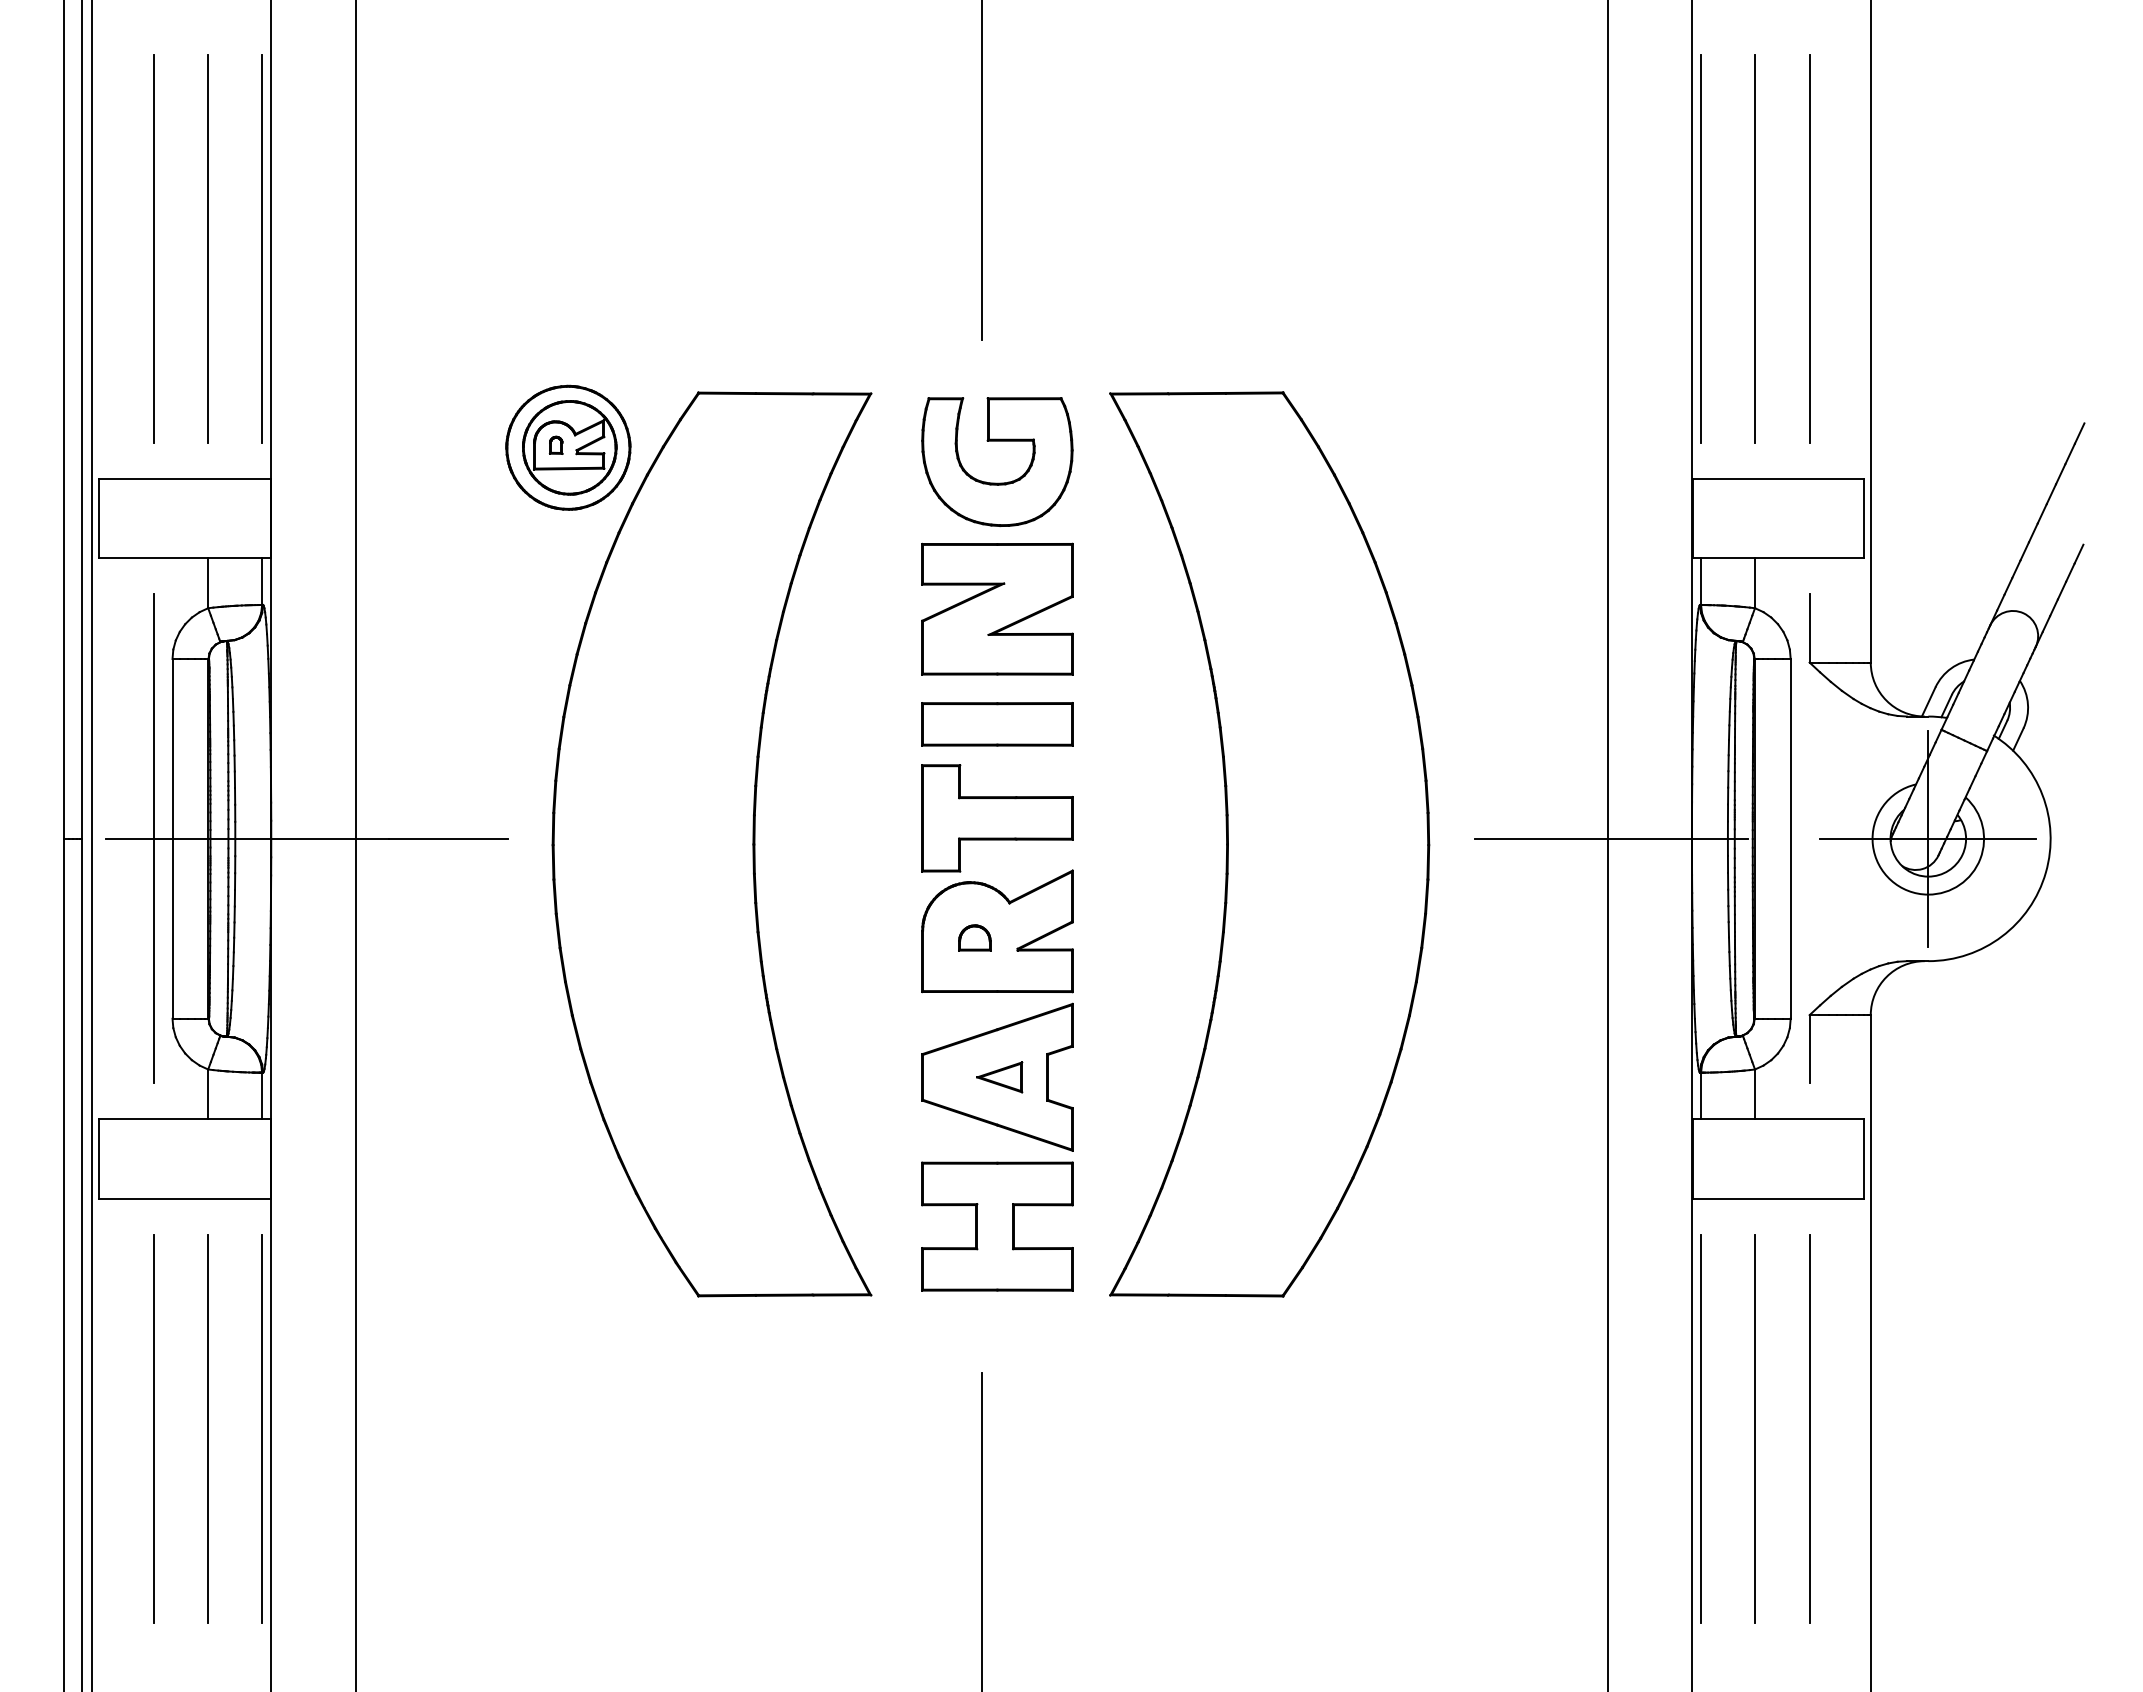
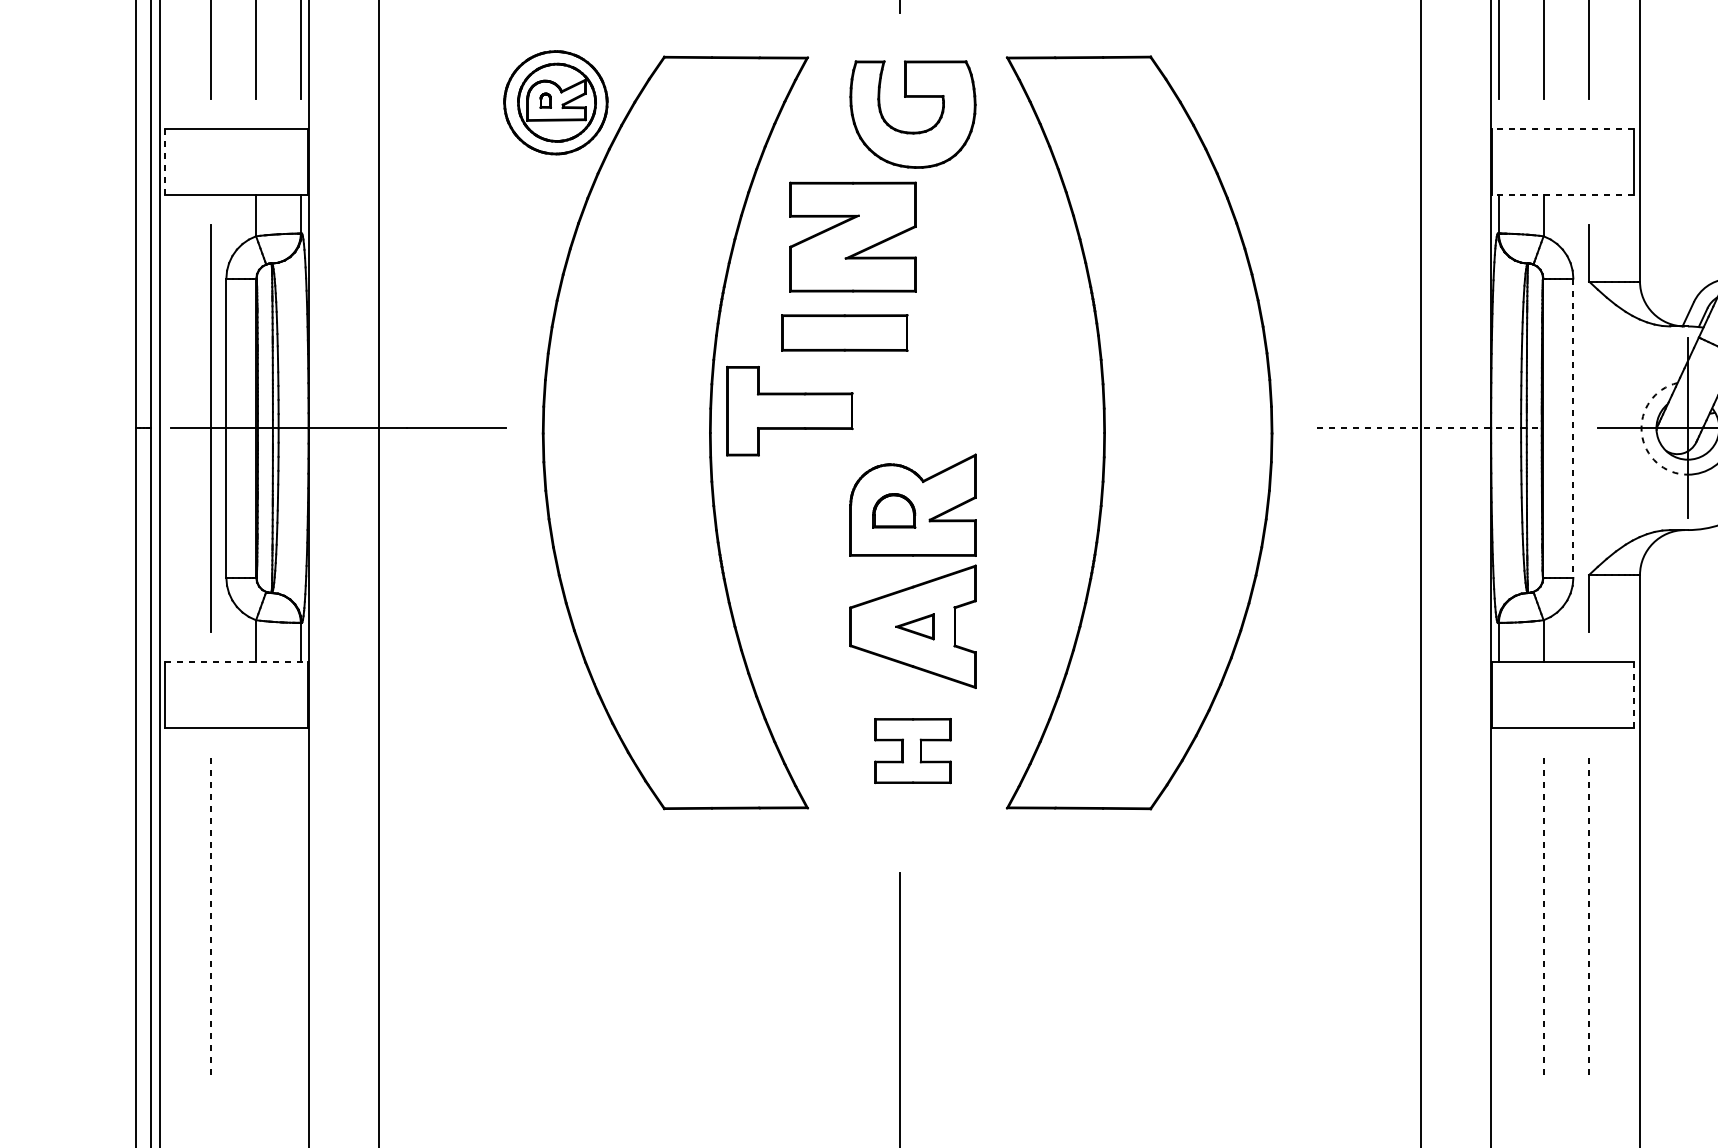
line: (1778, 479) -> (1563, 129), solid -> dashed
line: (99, 518) -> (165, 161), solid -> dashed
line: (1778, 558) -> (1563, 194), solid -> dashed
part: (997, 608) -> (853, 236), moved
part: (997, 724) -> (844, 333), moved
part: (997, 818) -> (789, 411), moved
line: (1611, 838) -> (1424, 427), solid -> dashed
line: (1790, 838) -> (1573, 427), solid -> dashed
arc: (1872, 845) -> (1641, 433), solid -> dashed
part: (974, 937) -> (893, 510), size x1.6
line: (185, 1119) -> (237, 661), solid -> dashed
line: (1863, 1159) -> (1633, 695), solid -> dashed
part: (997, 1226) -> (913, 750), size x0.6
line: (207, 1428) -> (255, 919), removed
line: (261, 1428) -> (300, 919), removed
line: (1701, 1428) -> (1499, 919), removed
line: (153, 1429) -> (210, 919), solid -> dashed
line: (1755, 1429) -> (1544, 919), solid -> dashed
line: (1809, 1429) -> (1589, 919), solid -> dashed

